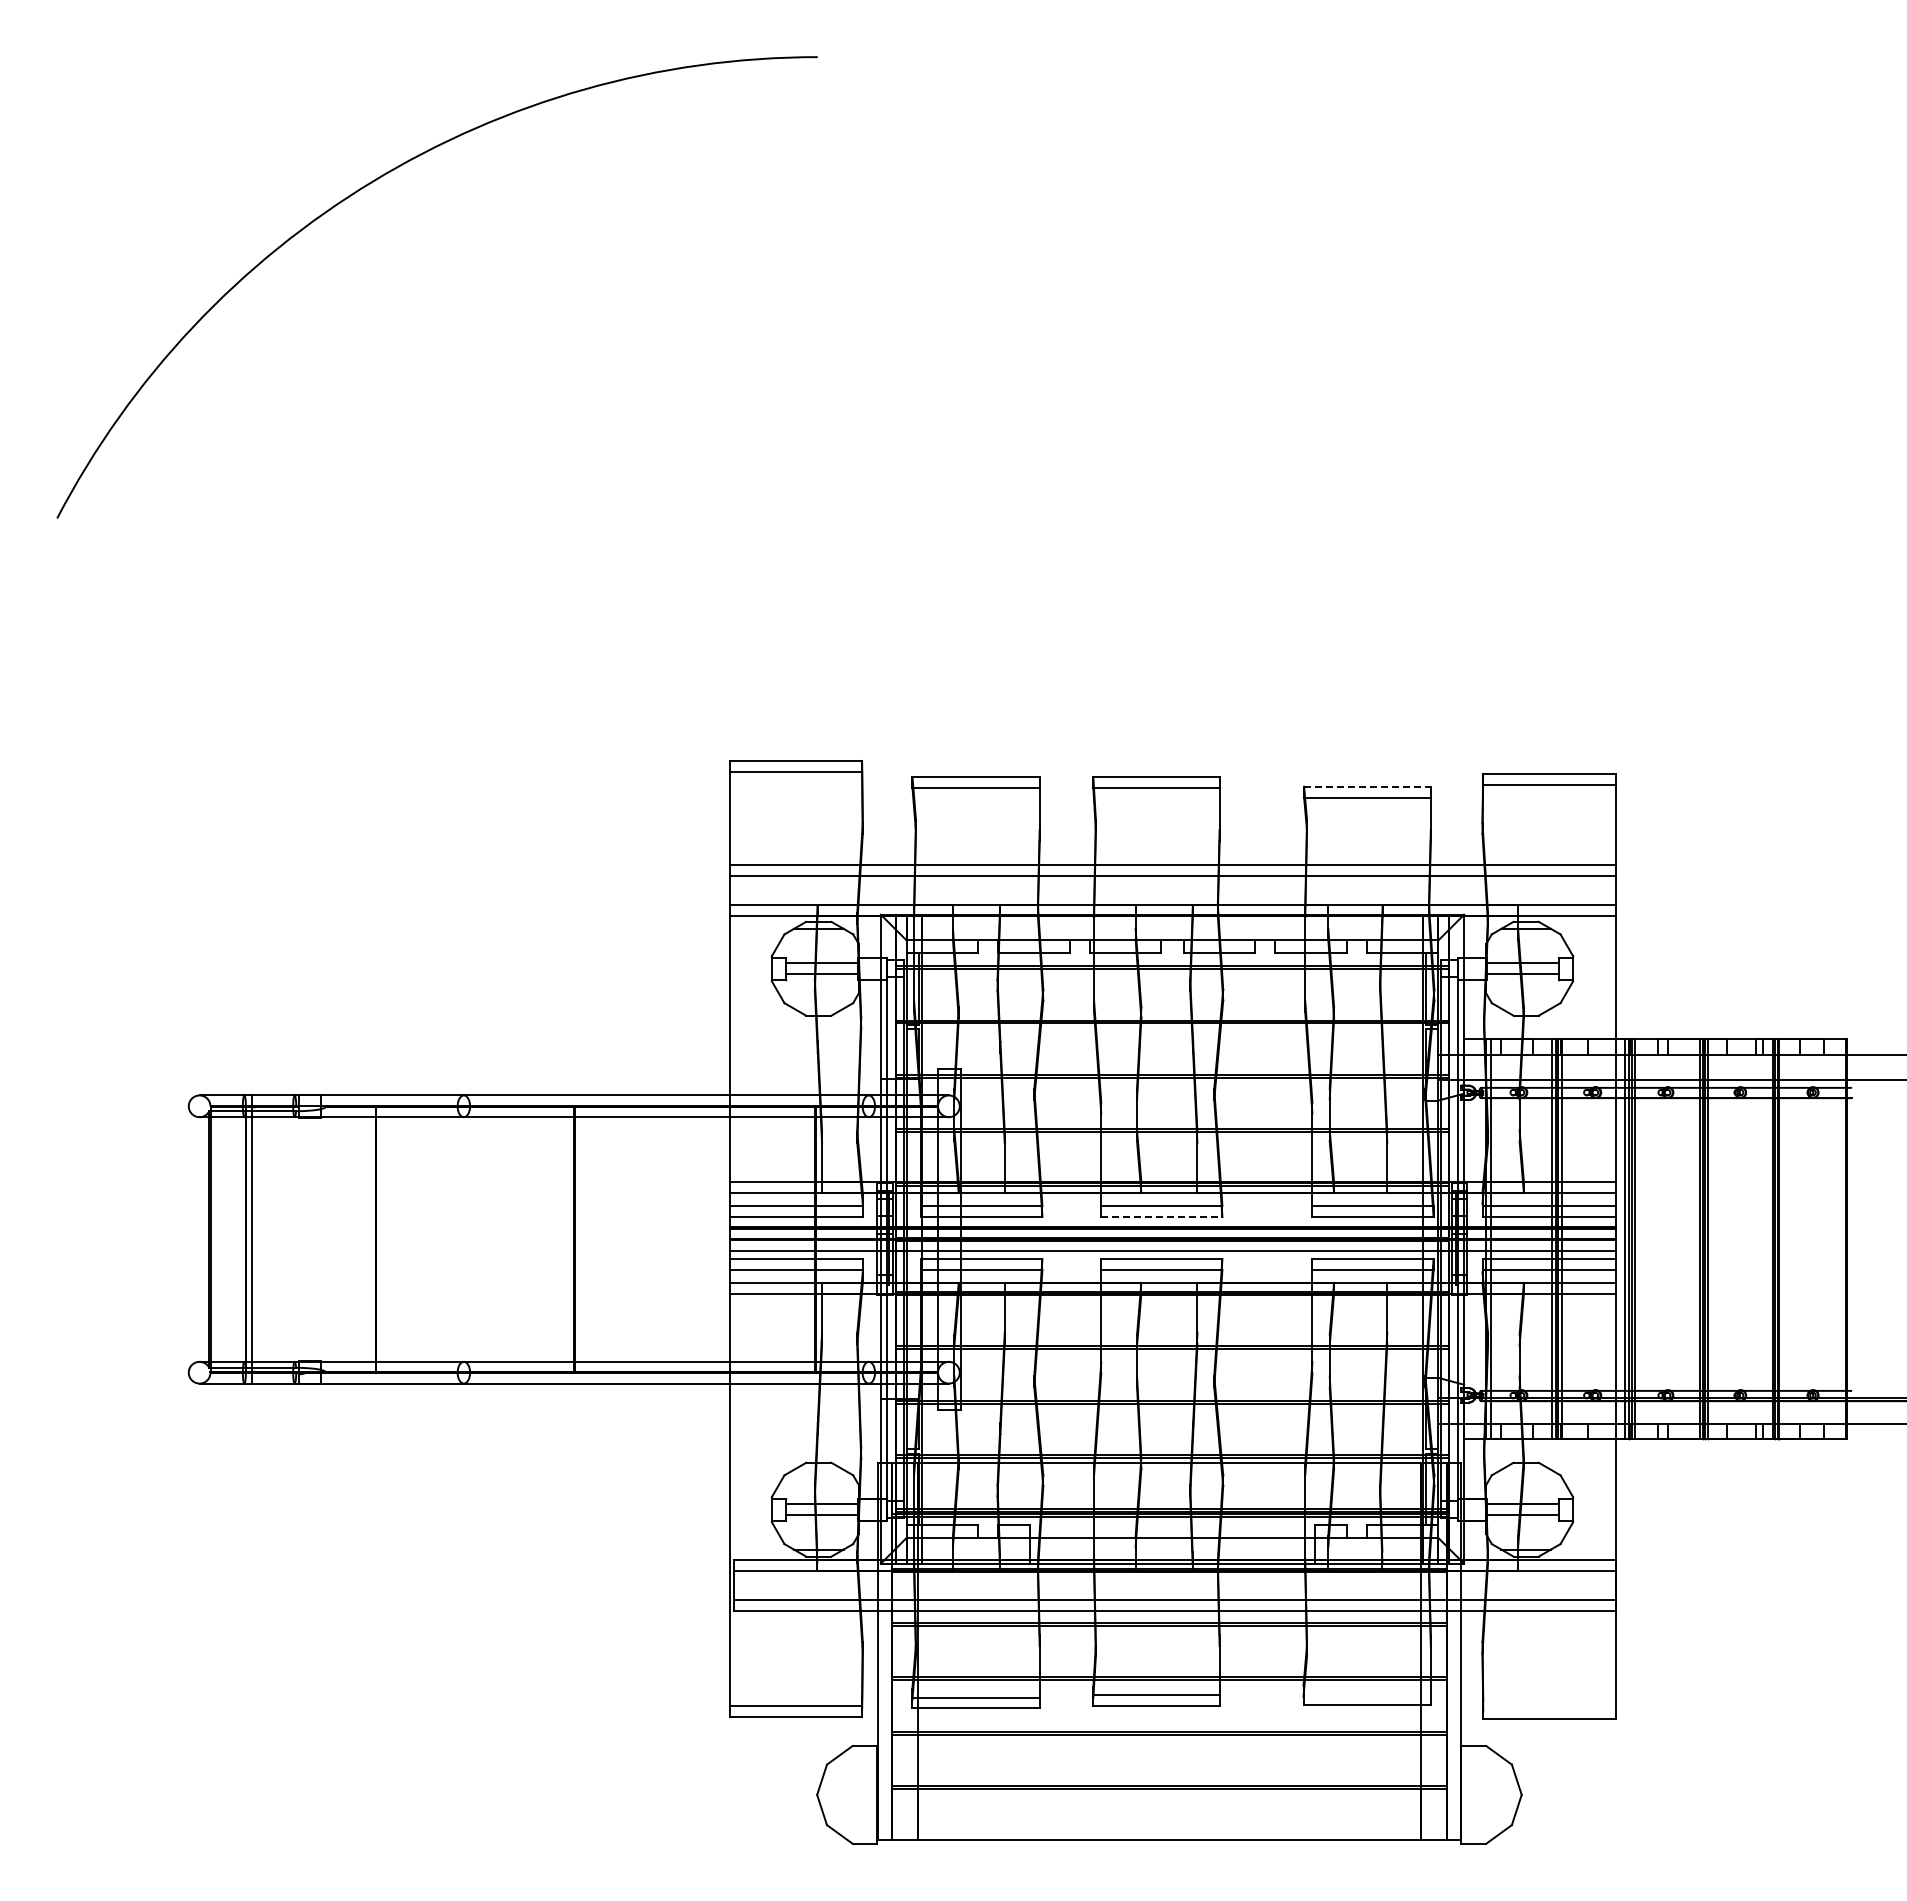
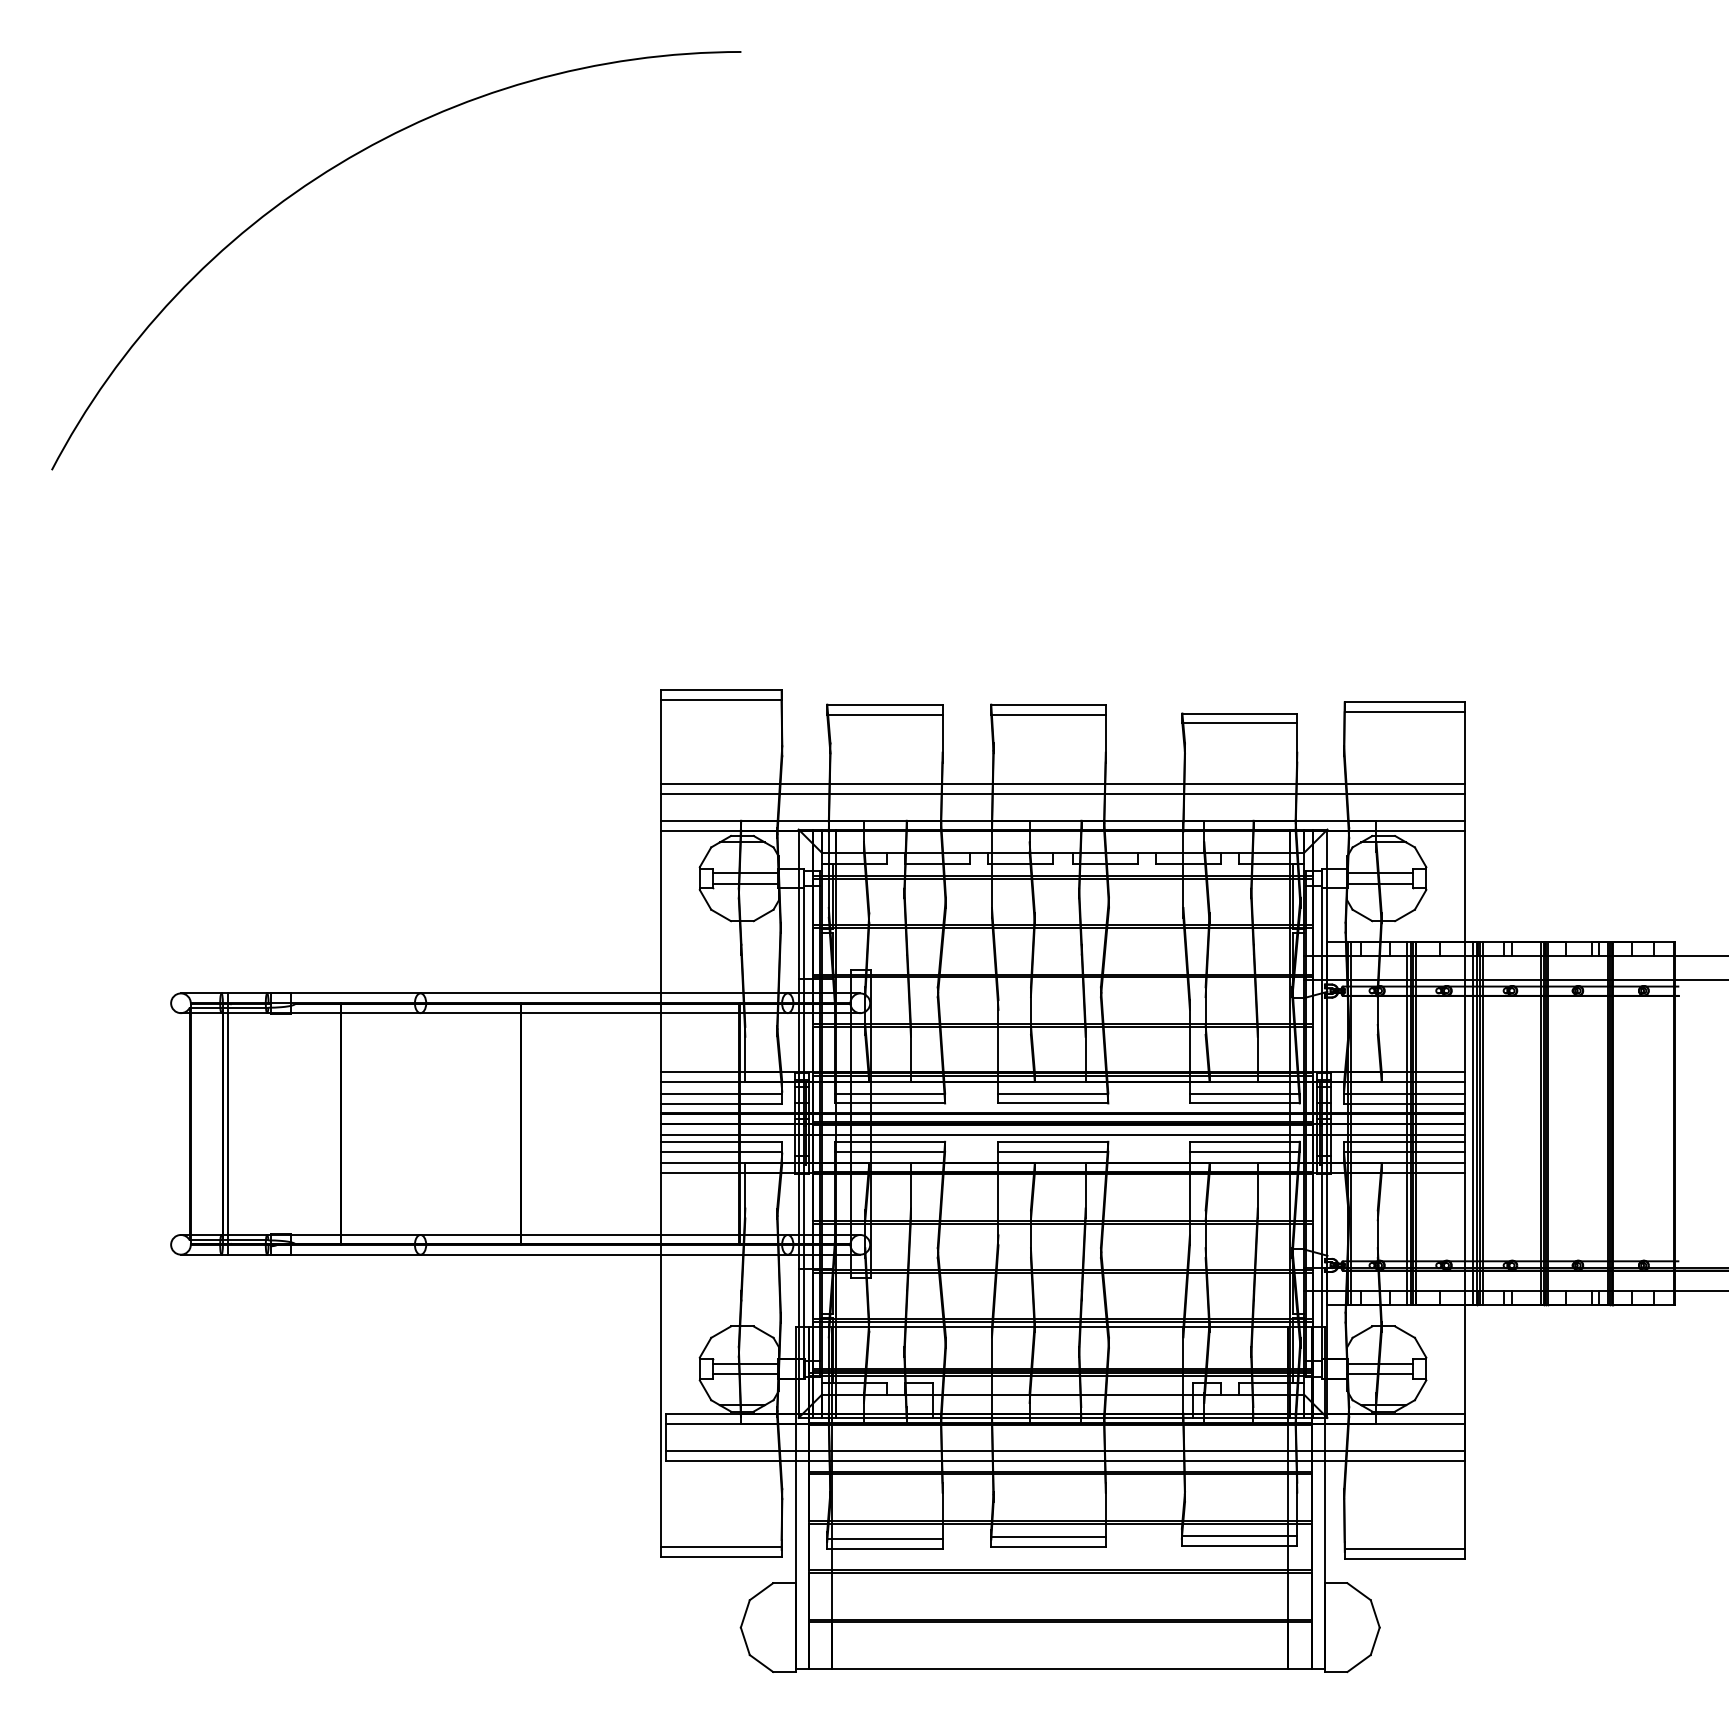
line: (1367, 786) -> (1239, 713), dashed -> solid
line: (1161, 1216) -> (1053, 1103), dashed -> solid
line: (1366, 1693) -> (1238, 1535), added
line: (1549, 1708) -> (1404, 1549), added

